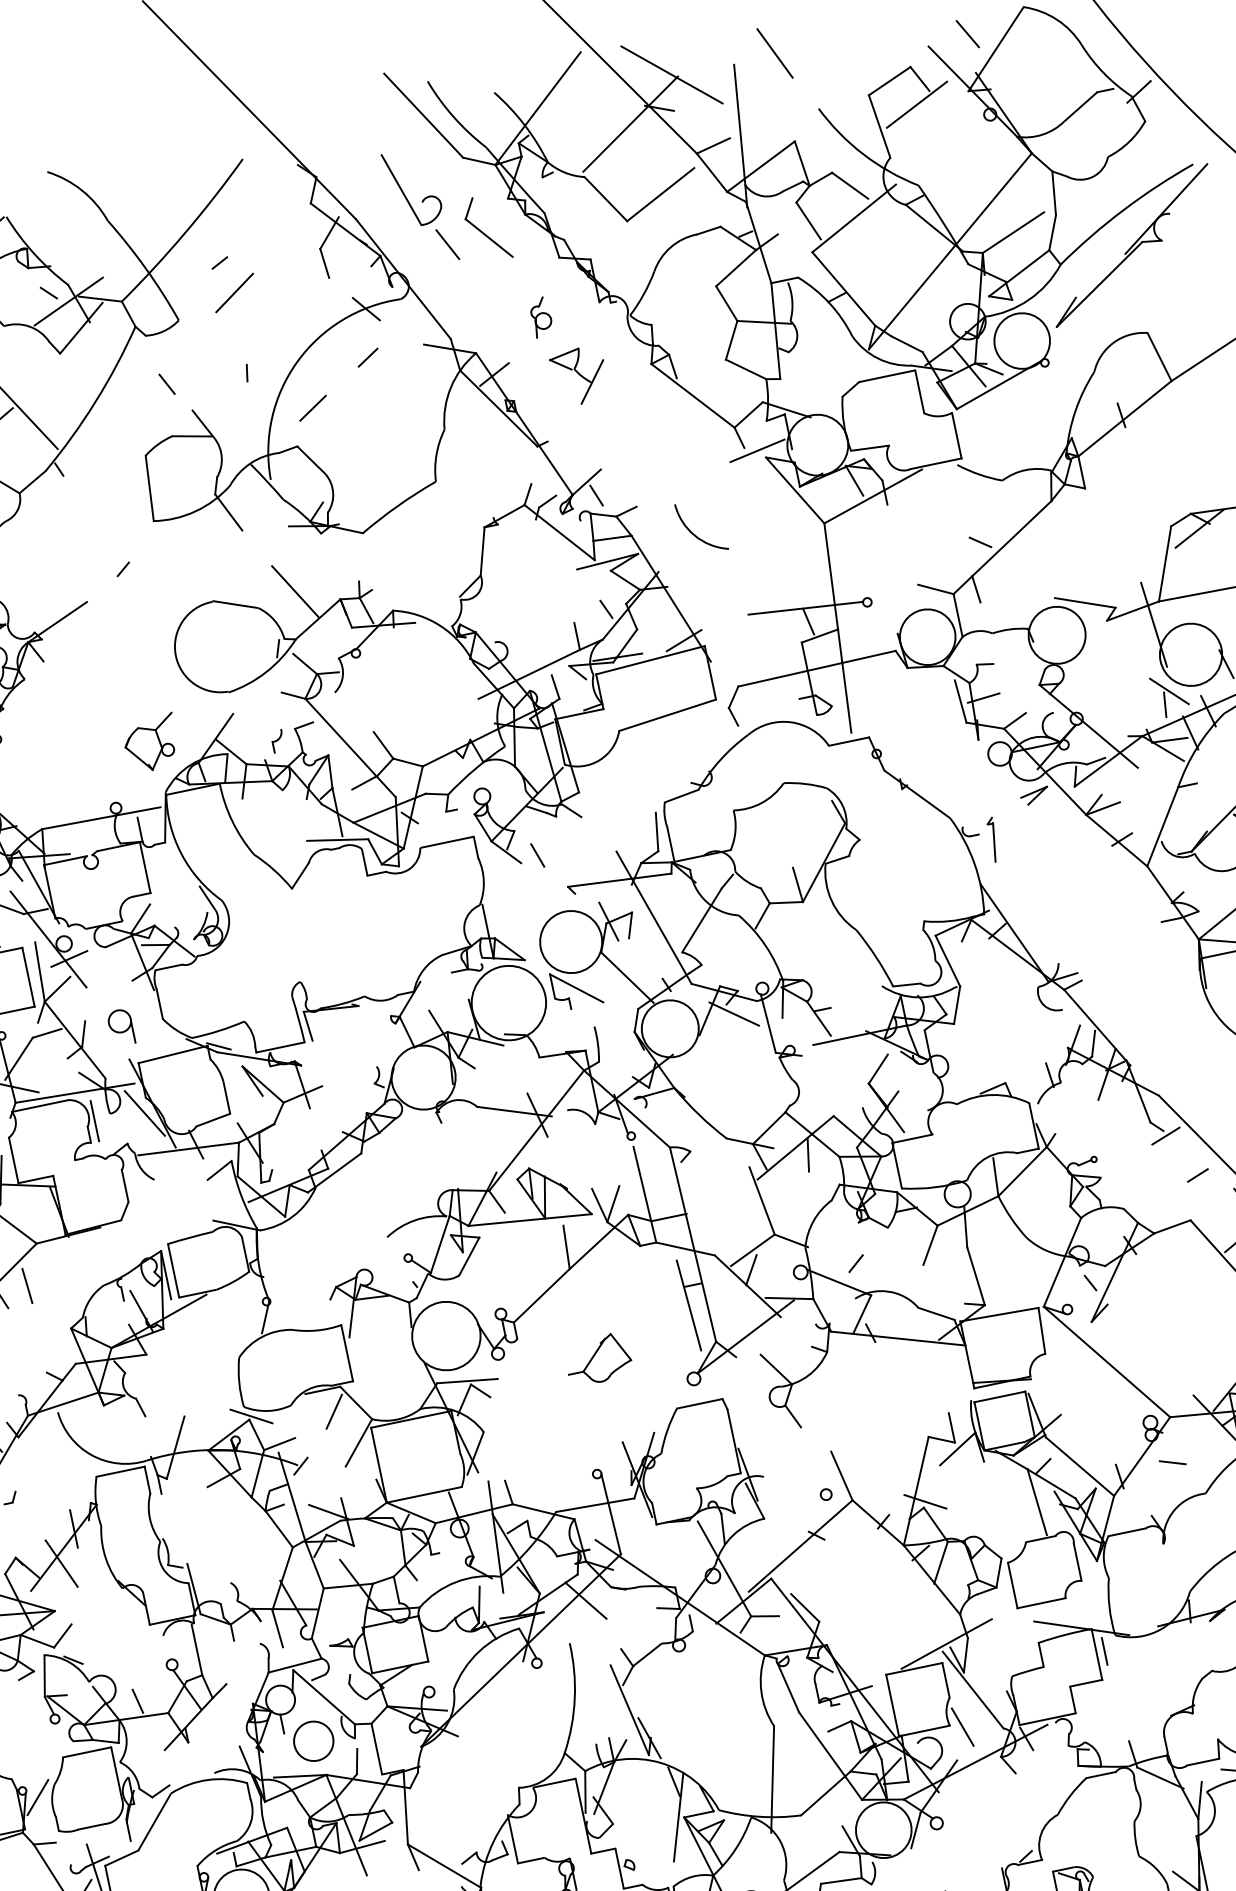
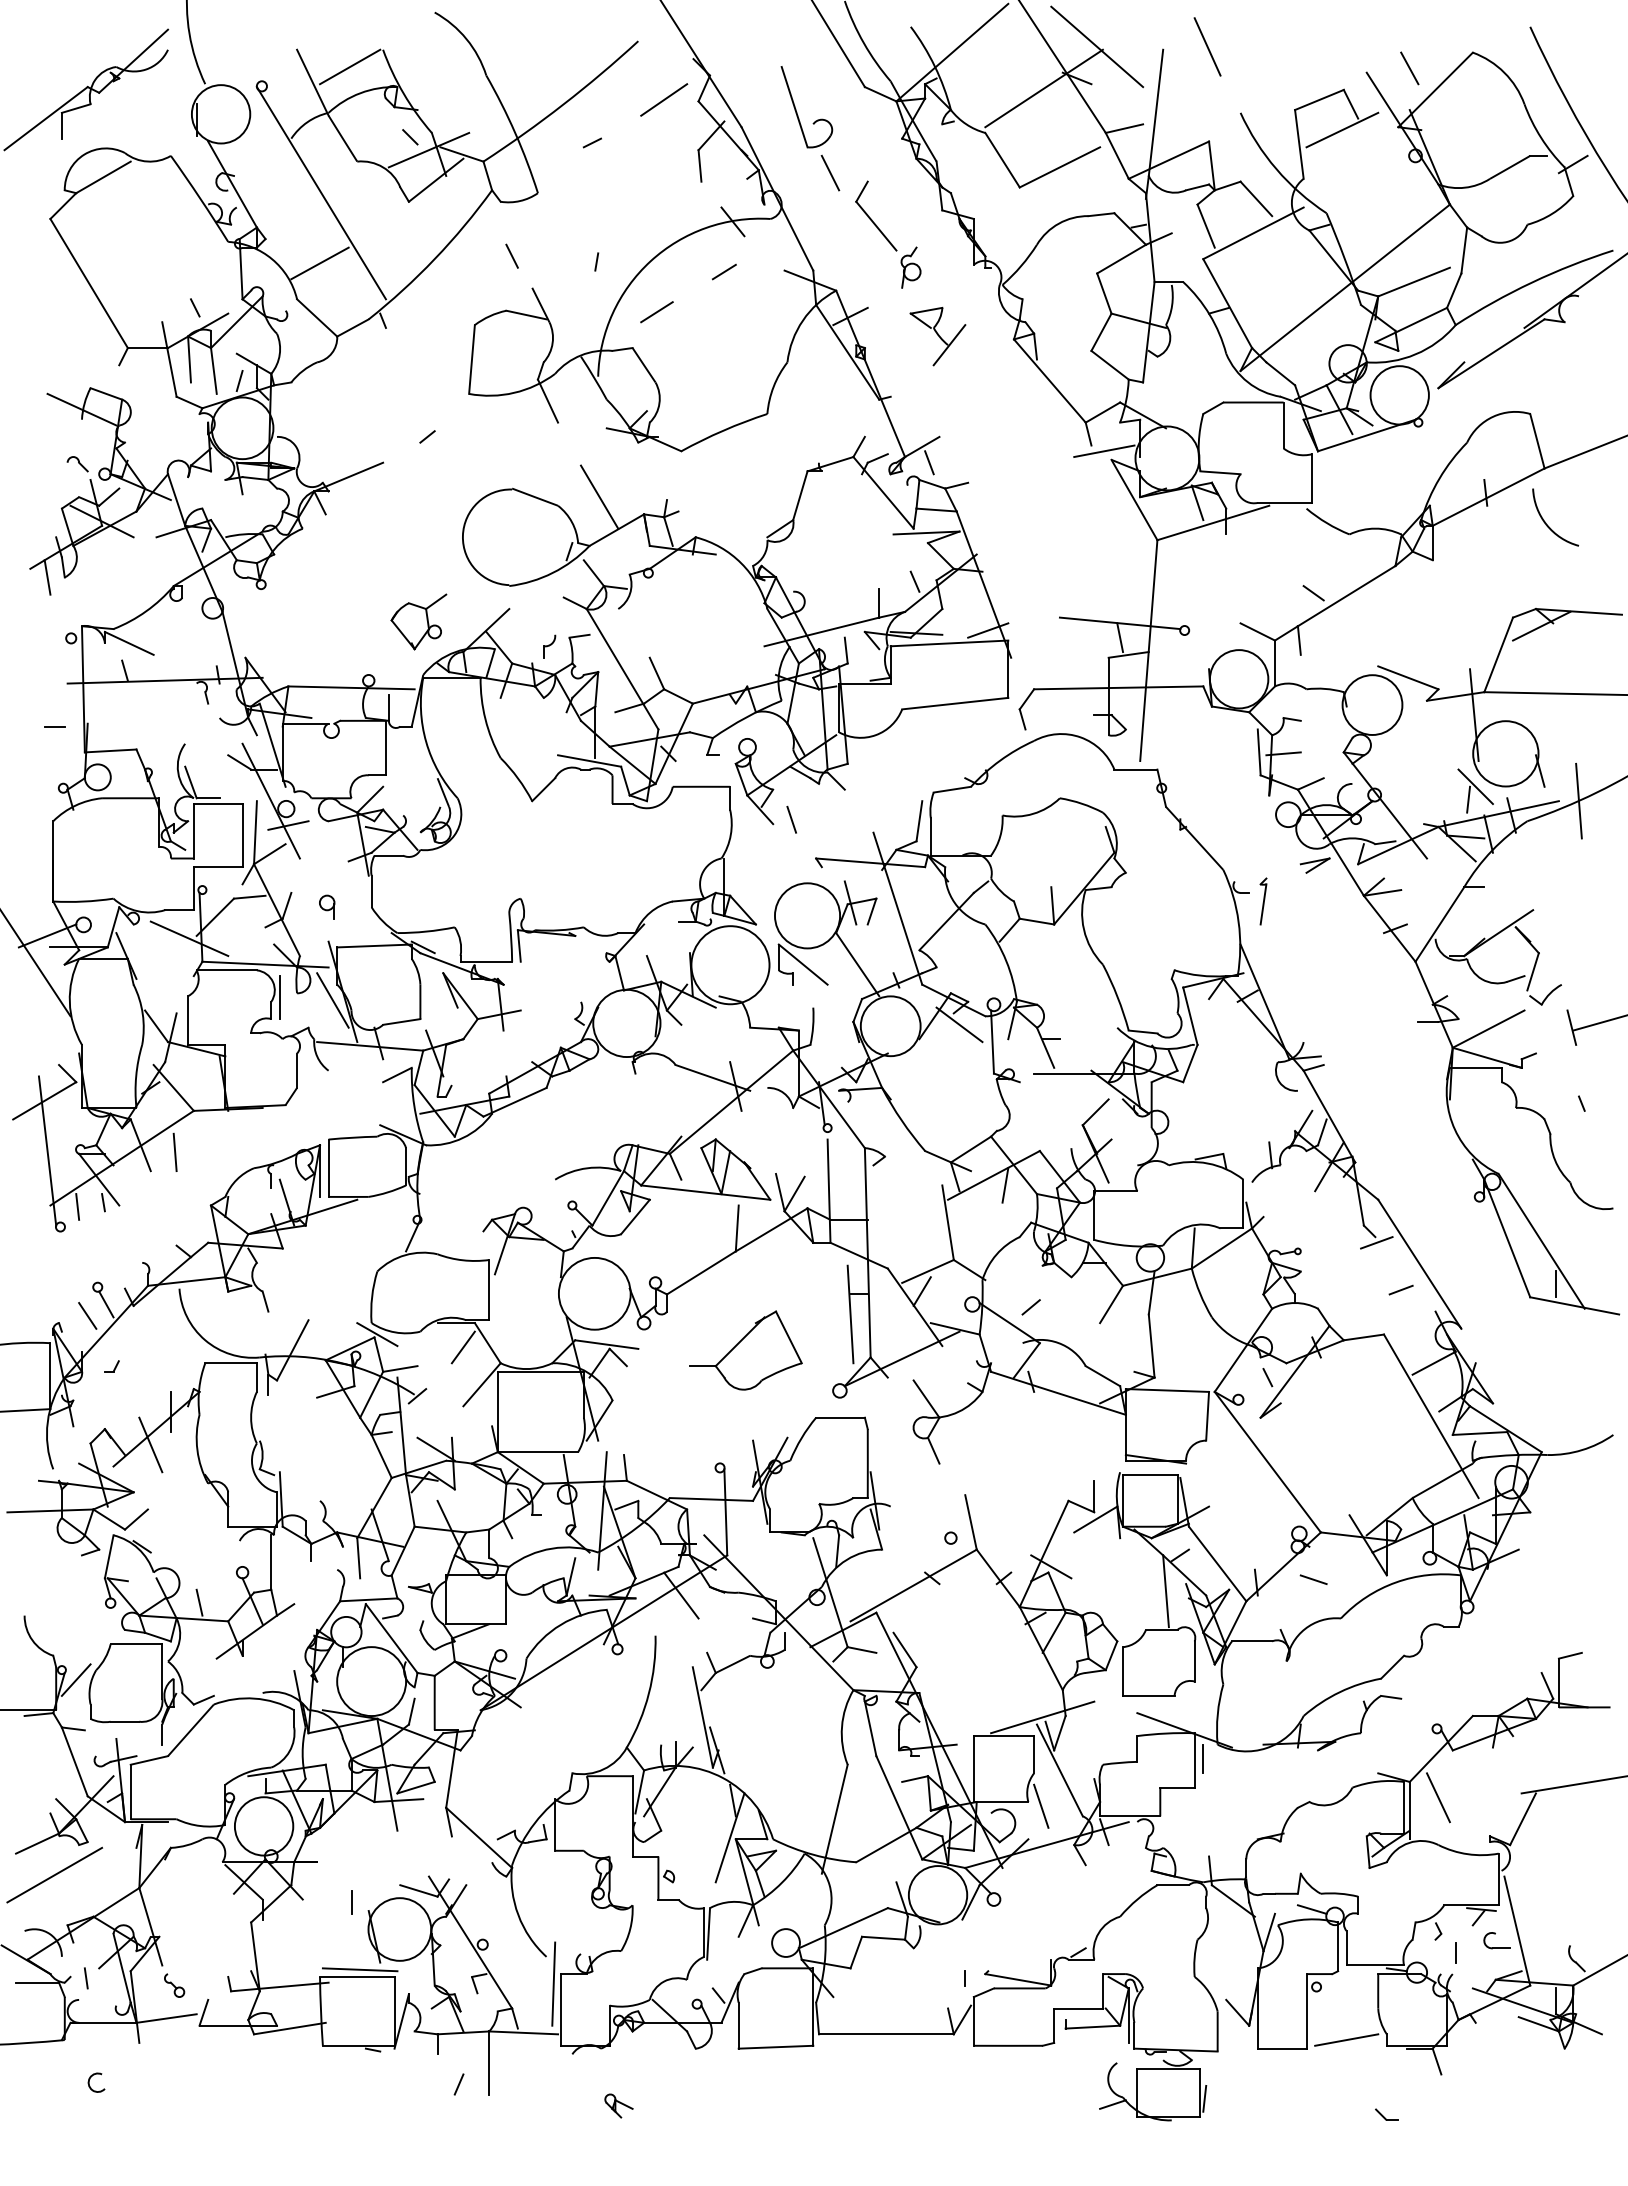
part: (487, 228) -> (876, 215), moved
line: (234, 292) -> (664, 99), moved
arc: (695, 535) -> (1547, 524), moved
part: (121, 1026) -> (327, 906), size x0.62
part: (598, 1359) -> (745, 1350), size x1.67
circle: (313, 1741) -> (371, 1681), size x1.67

